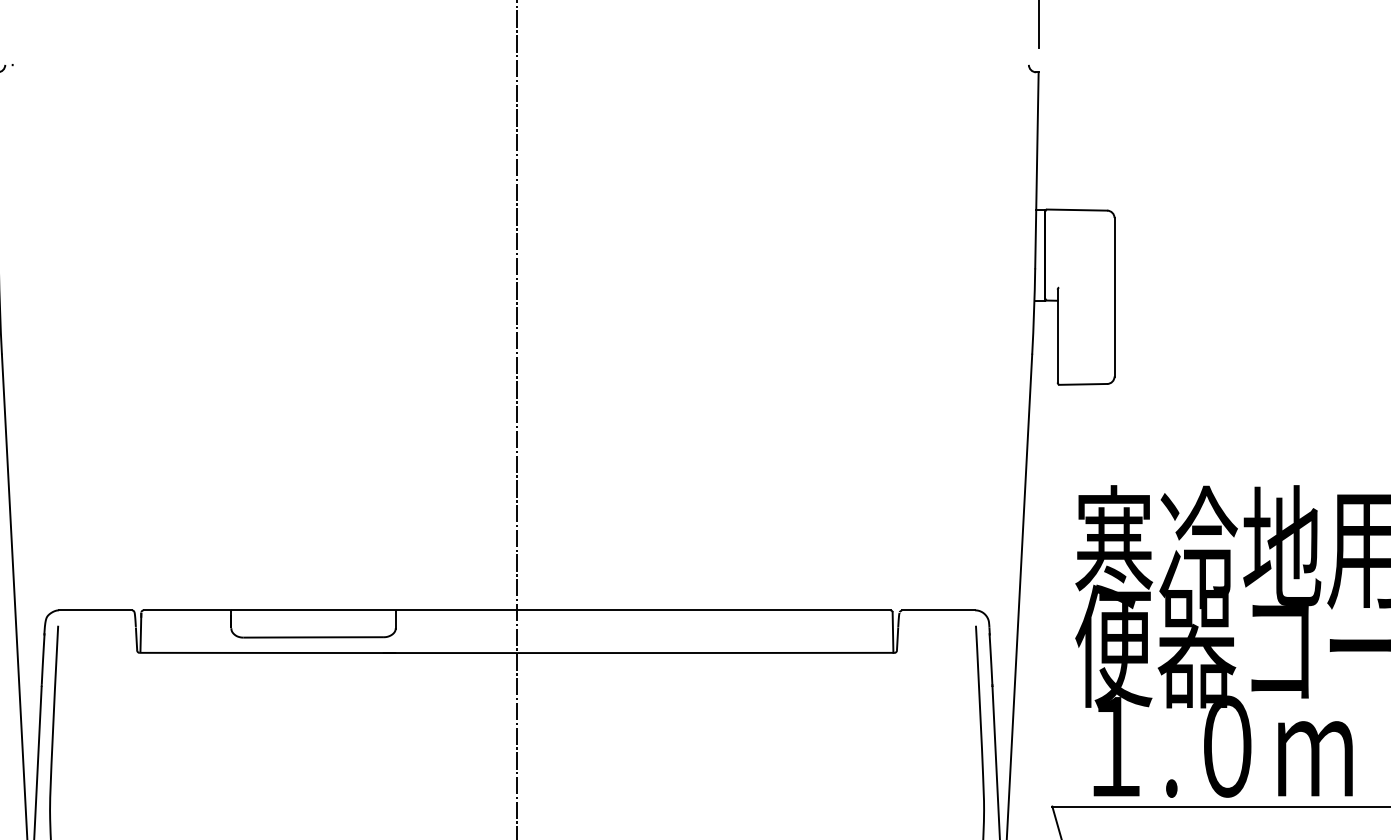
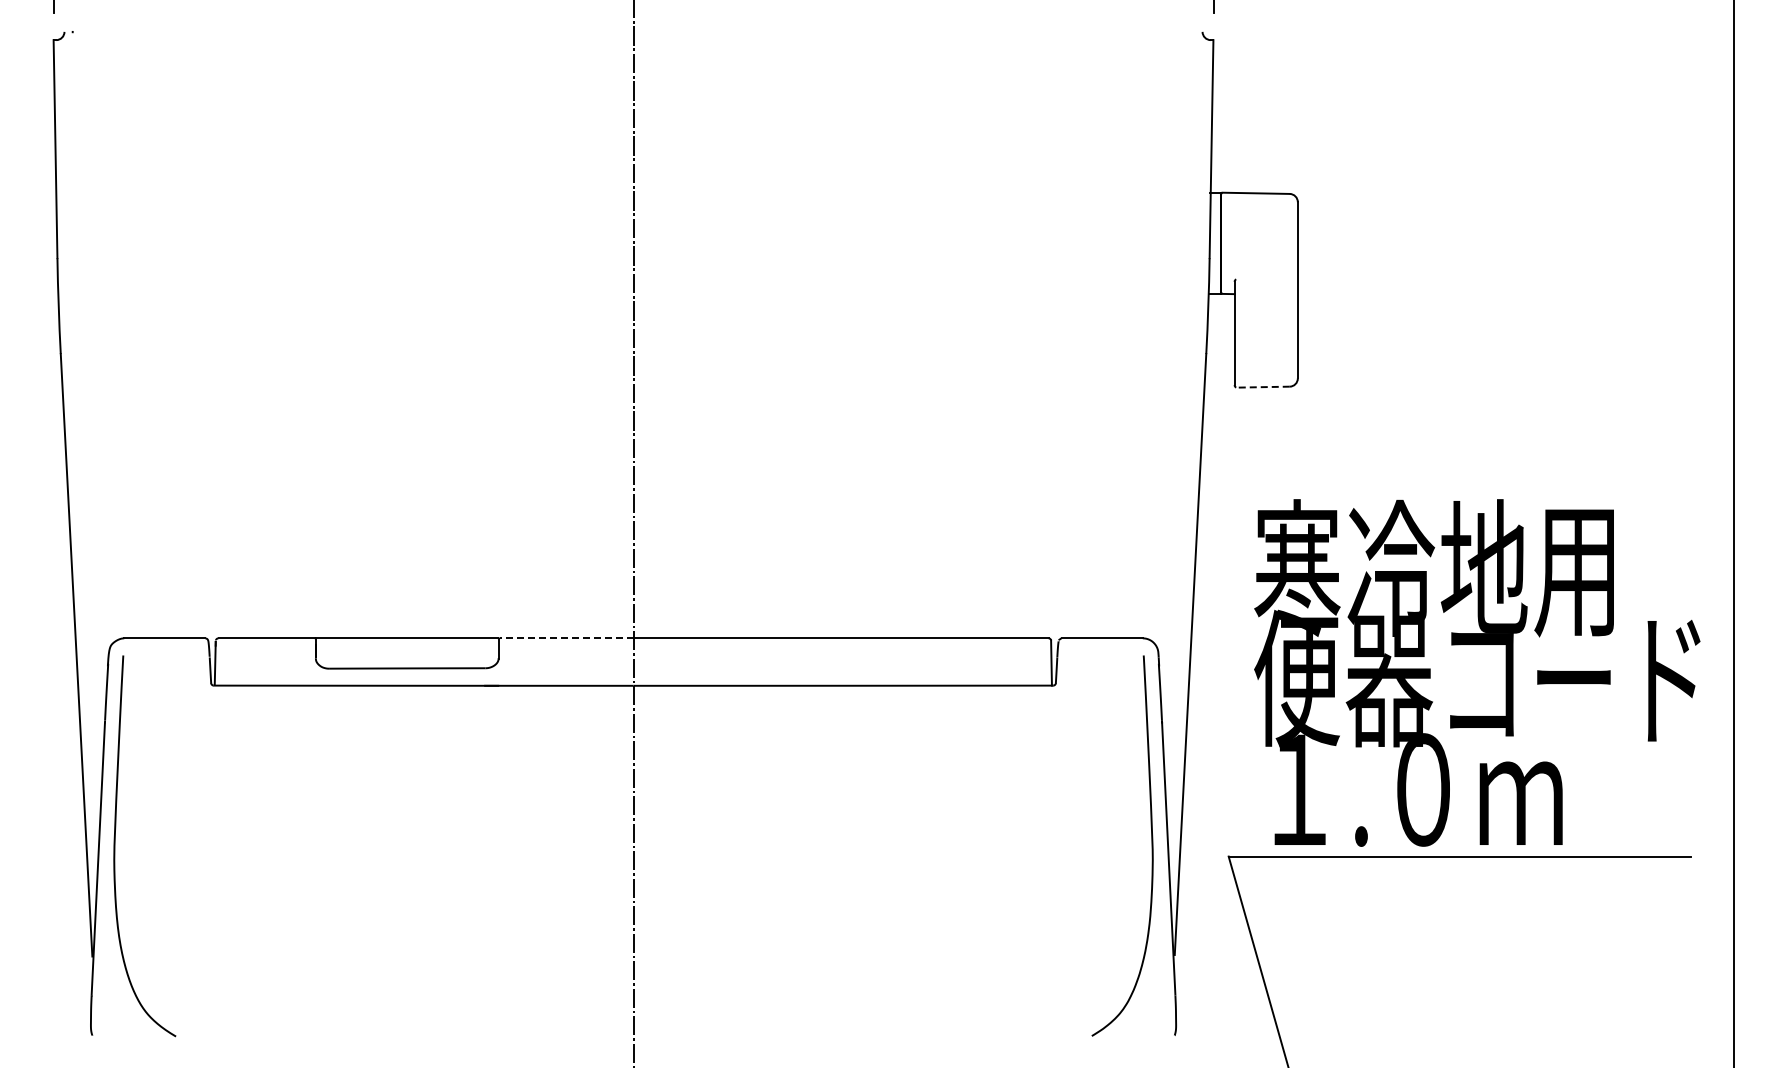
line: (1083, 384) -> (1263, 387), solid -> dashed
line: (456, 610) -> (566, 638), solid -> dashed

